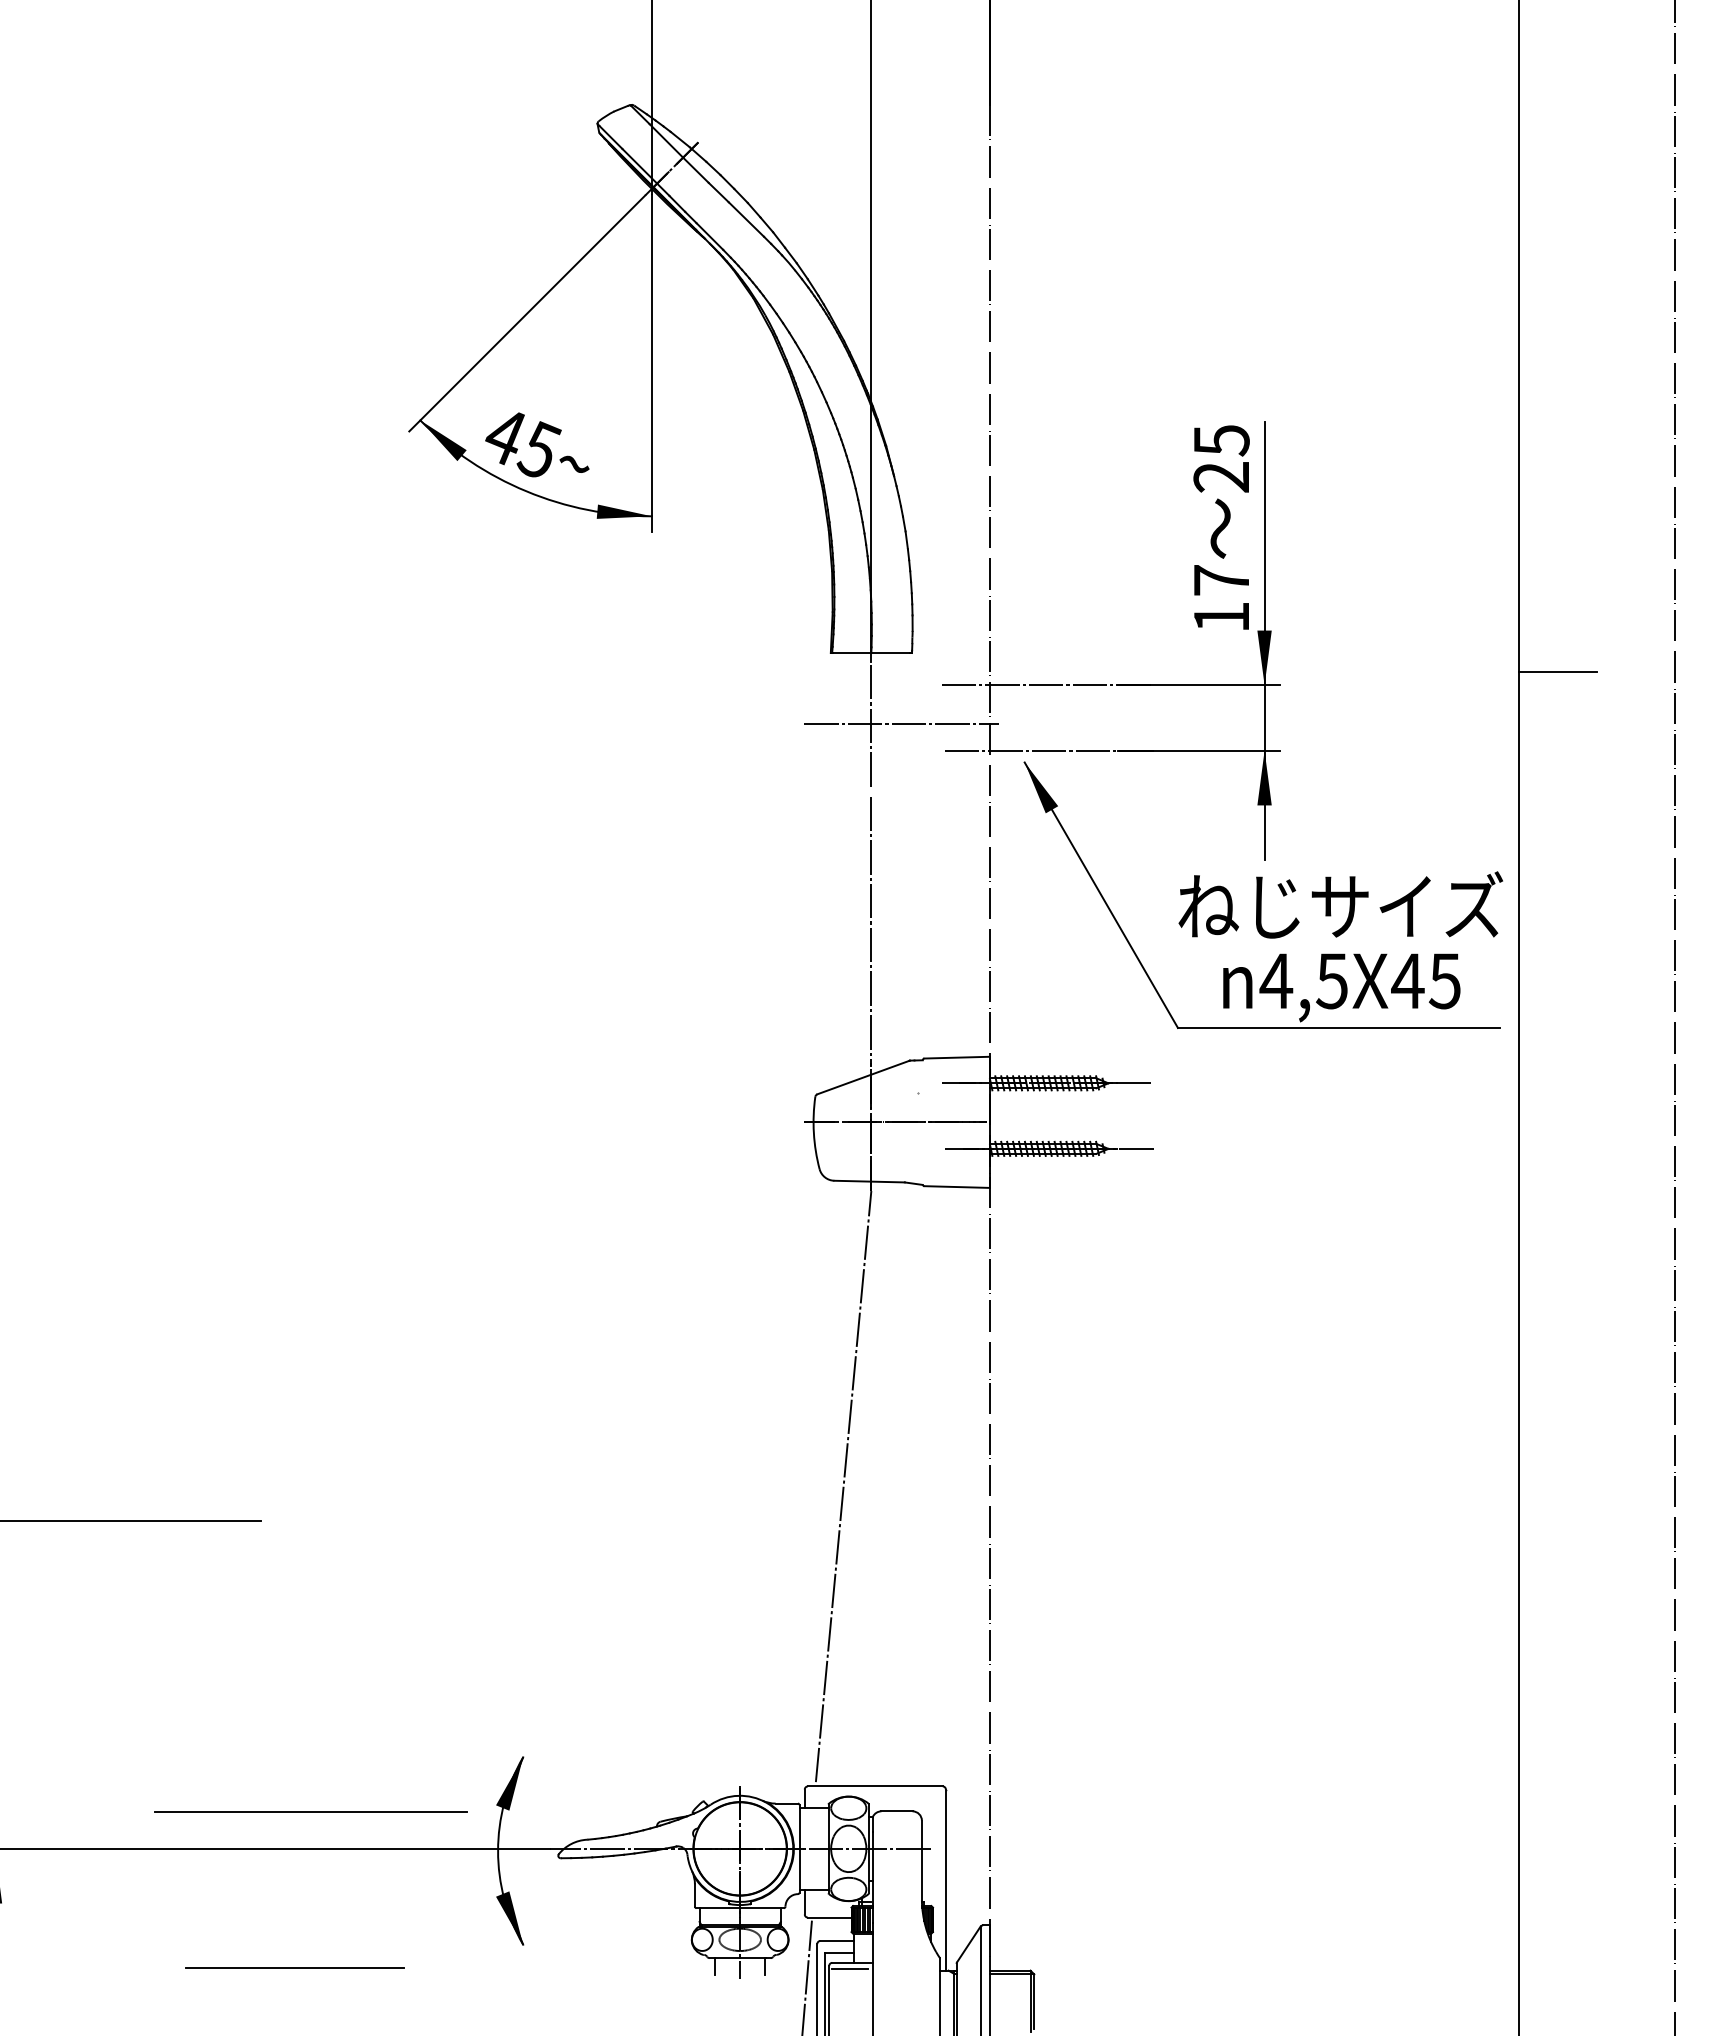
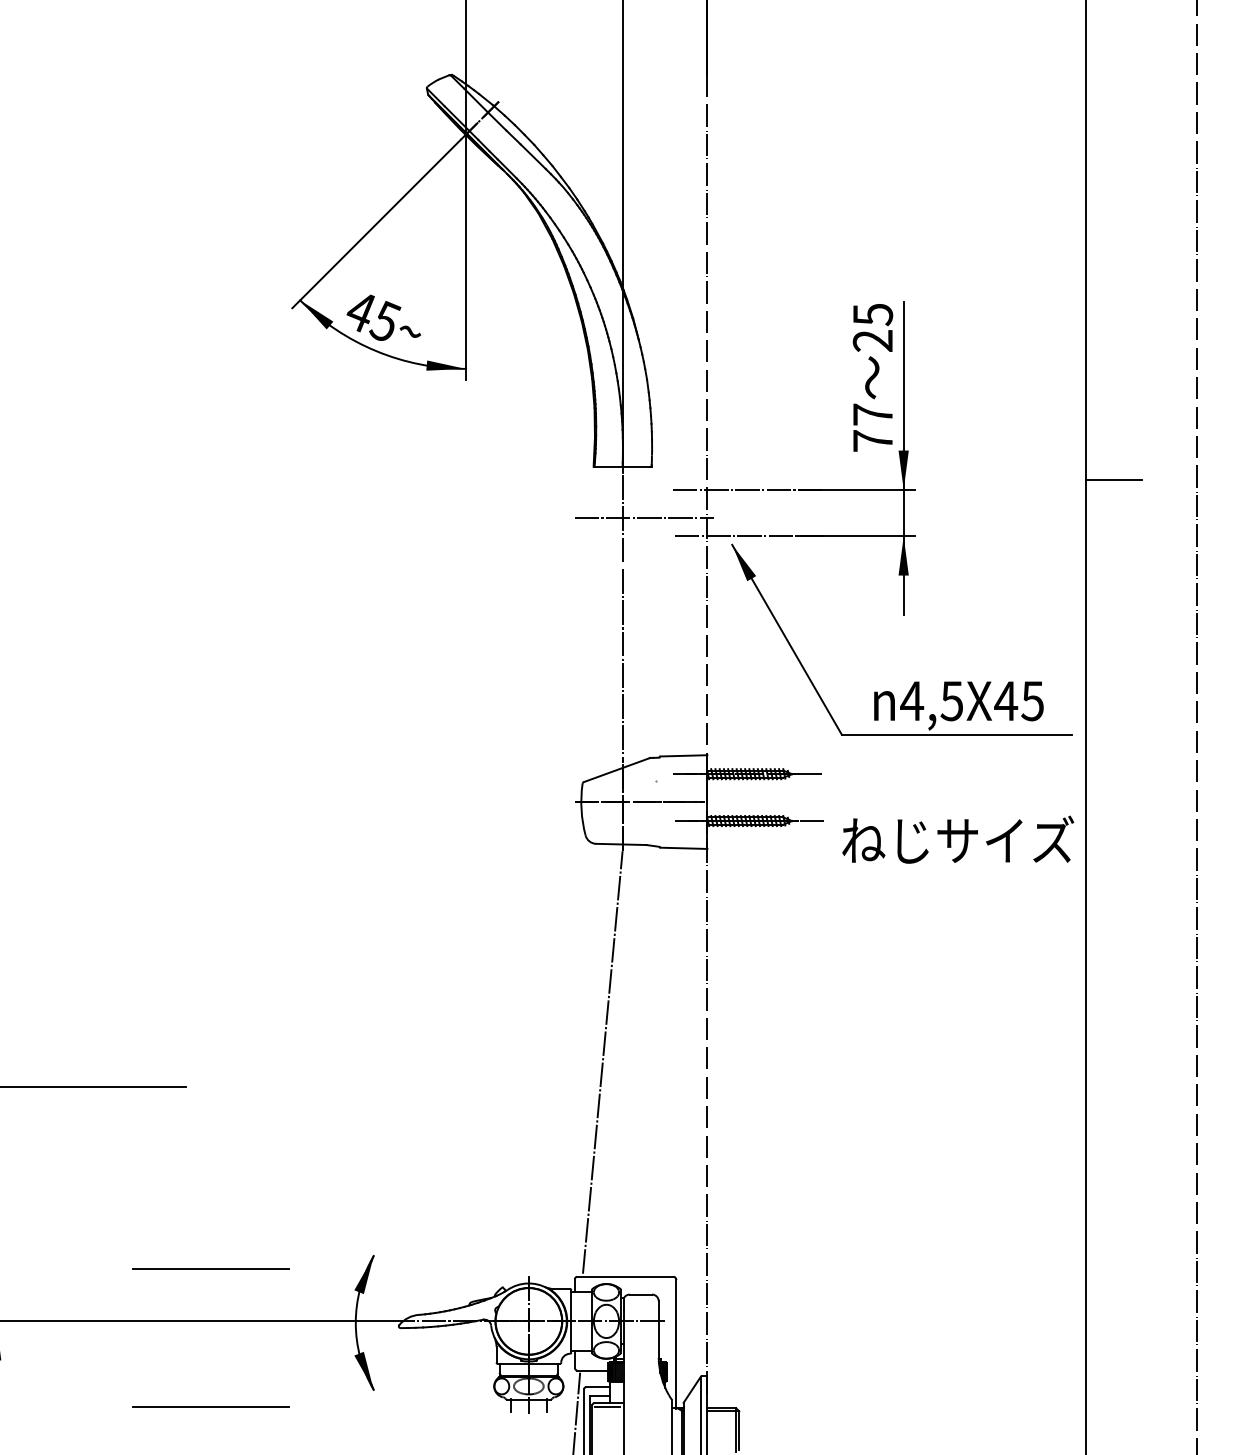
text: (1221, 616) -> (872, 440), 17 -> 77
text: (1340, 904) -> (957, 839), moved
line: (294, 1775) -> (210, 1268), added
line: (310, 1812) -> (221, 1295), removed

